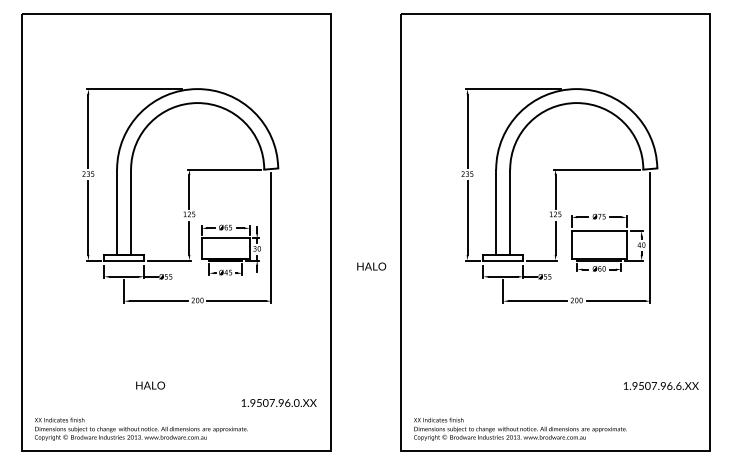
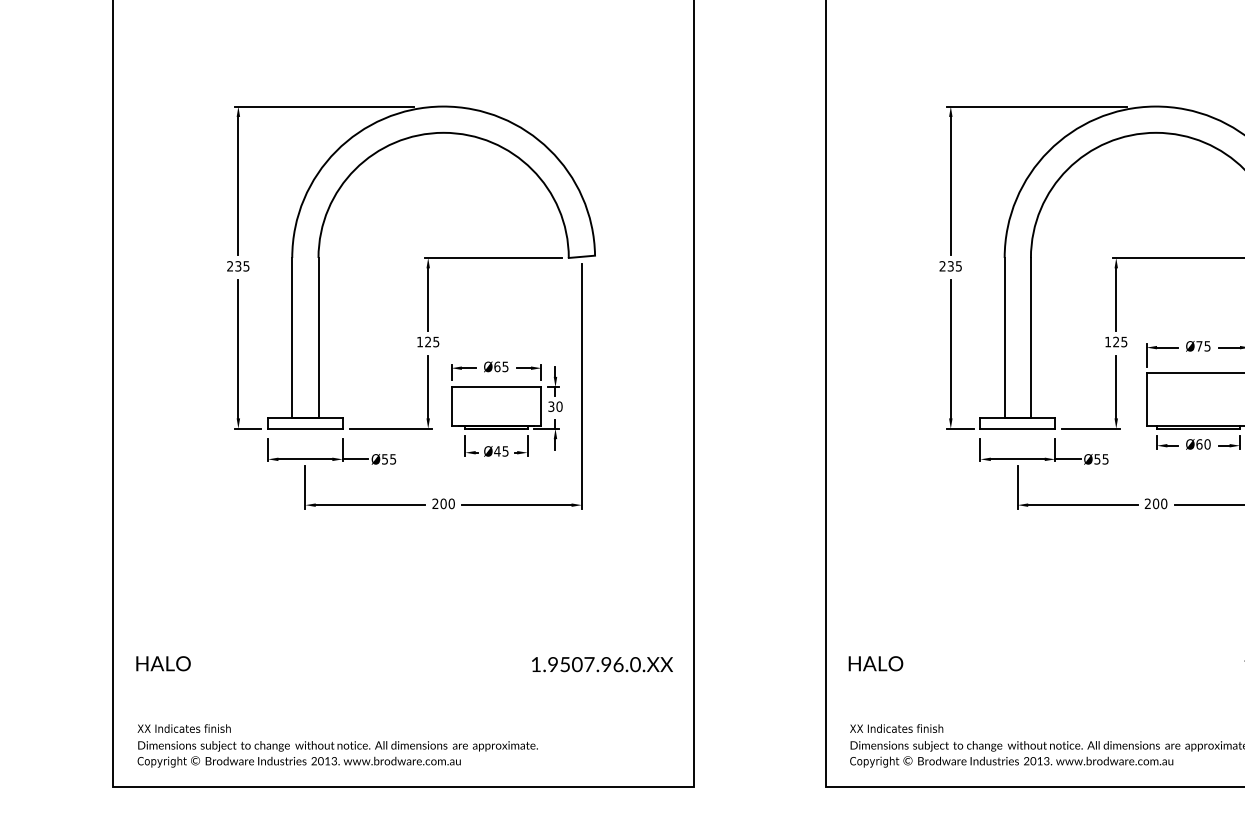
text: (371, 266) -> (875, 663), moved
text: (150, 385) -> (163, 663), moved
text: (278, 402) -> (601, 663), moved

